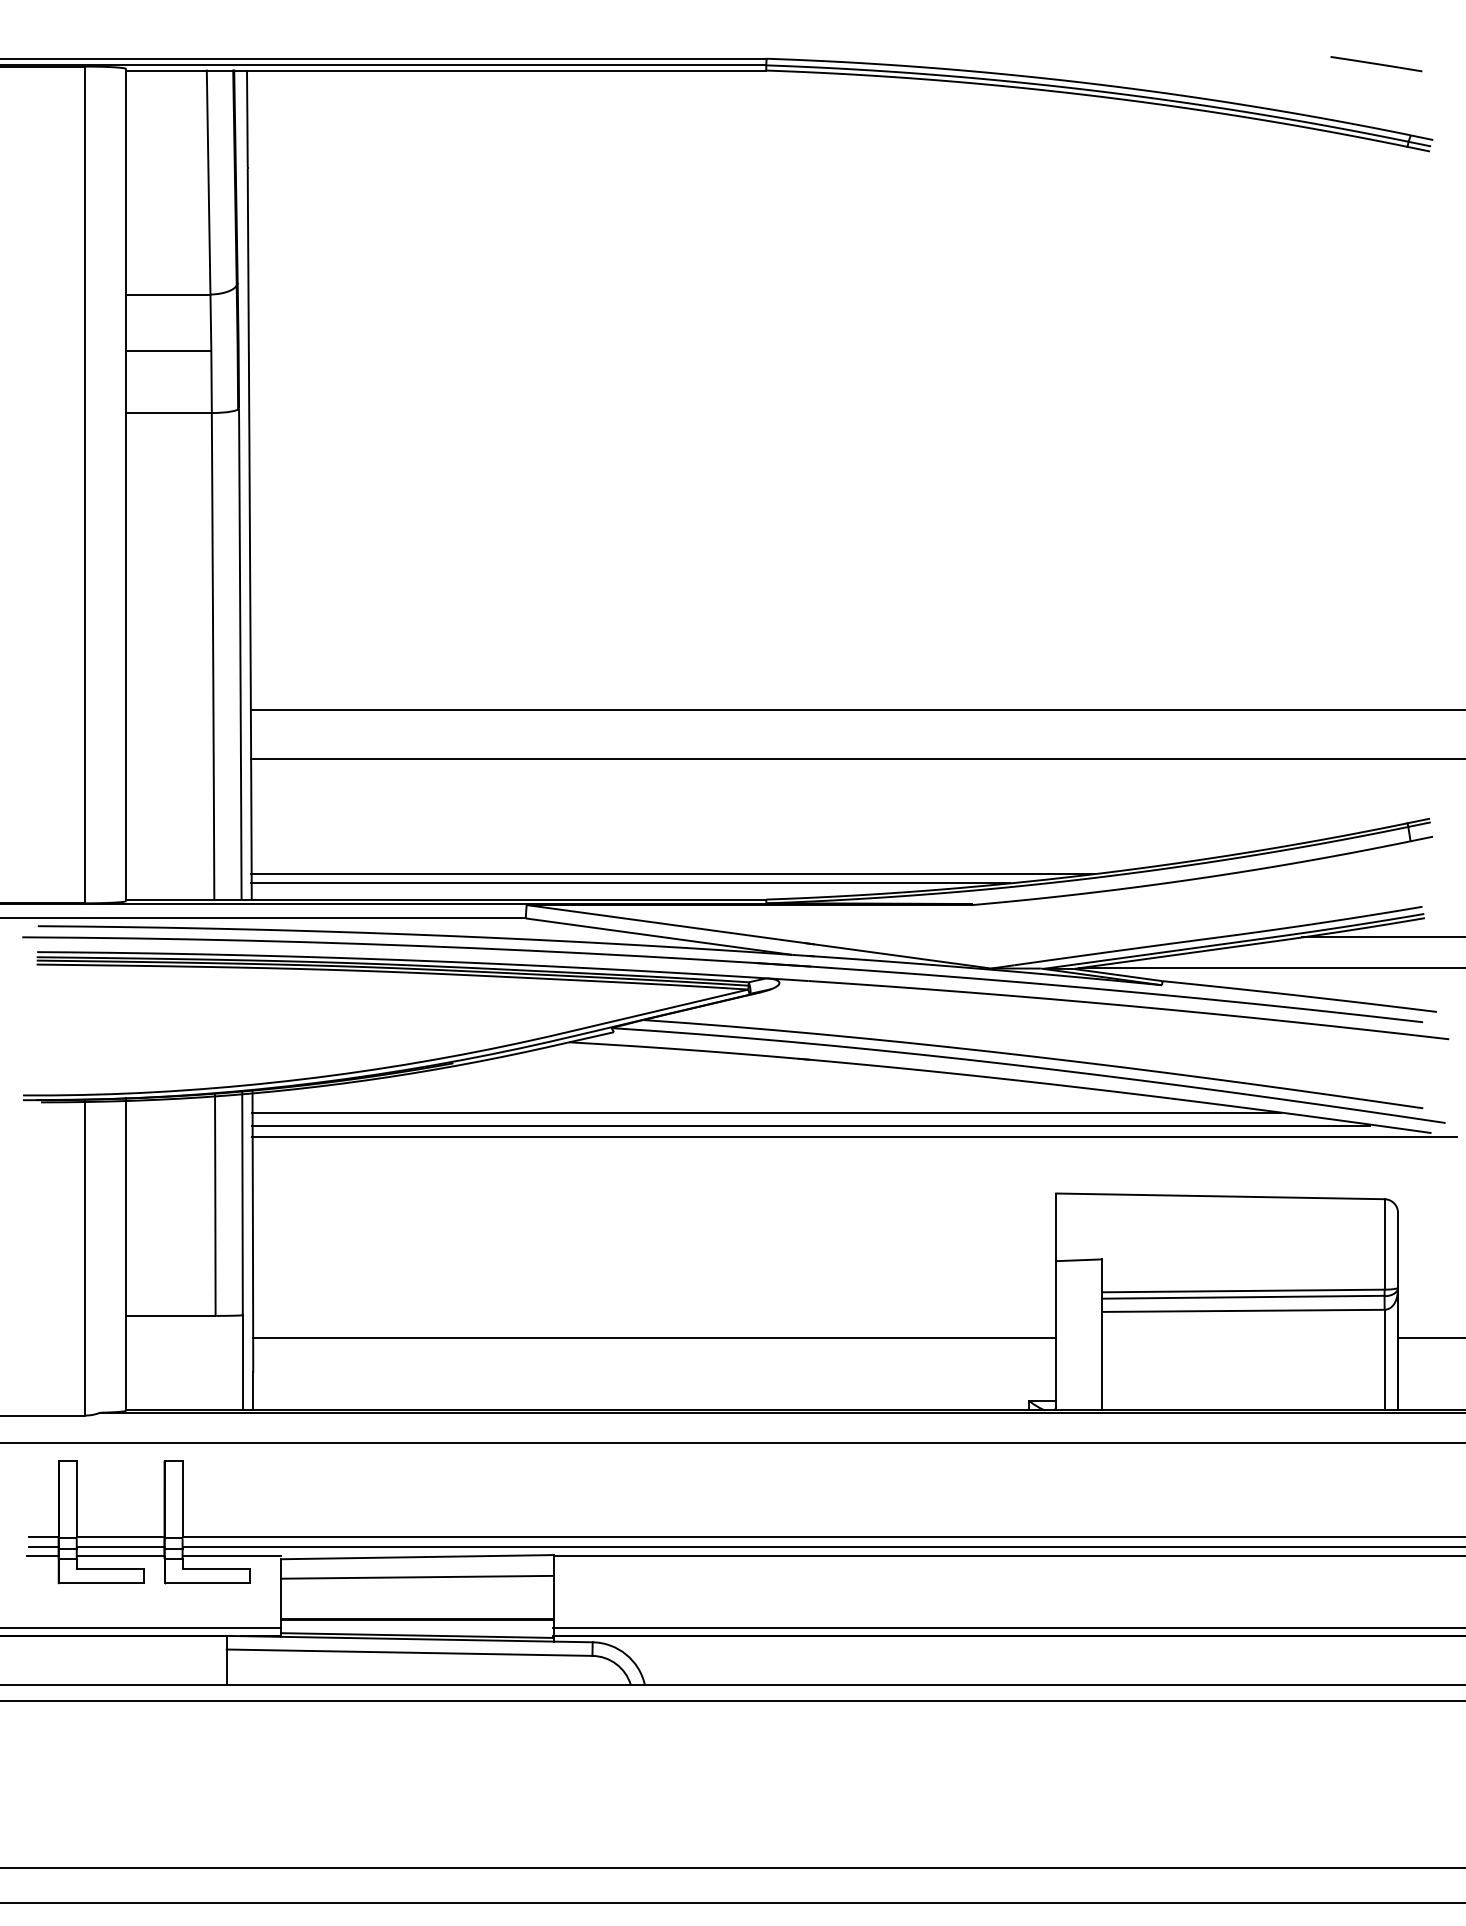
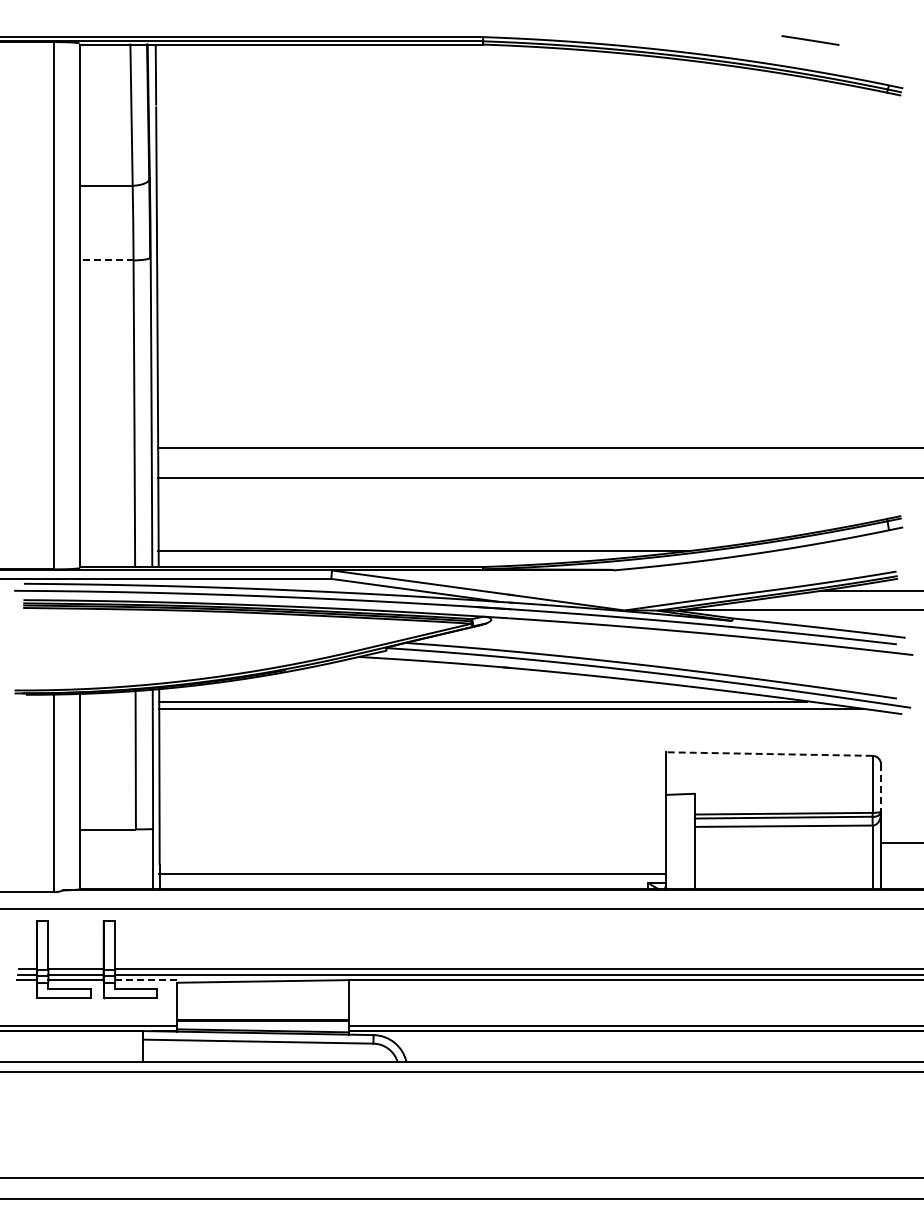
line: (1376, 64) -> (810, 40), moved
line: (168, 351) -> (106, 221), removed
line: (168, 413) -> (106, 260), solid -> dashed
line: (630, 882) -> (397, 556), removed
line: (854, 1136) -> (538, 716), removed
line: (1220, 1197) -> (769, 754), solid -> dashed
line: (1398, 1249) -> (881, 787), solid -> dashed
line: (654, 1338) -> (412, 874), moved
line: (230, 1555) -> (145, 980), solid -> dashed
line: (416, 1577) -> (262, 994), removed

